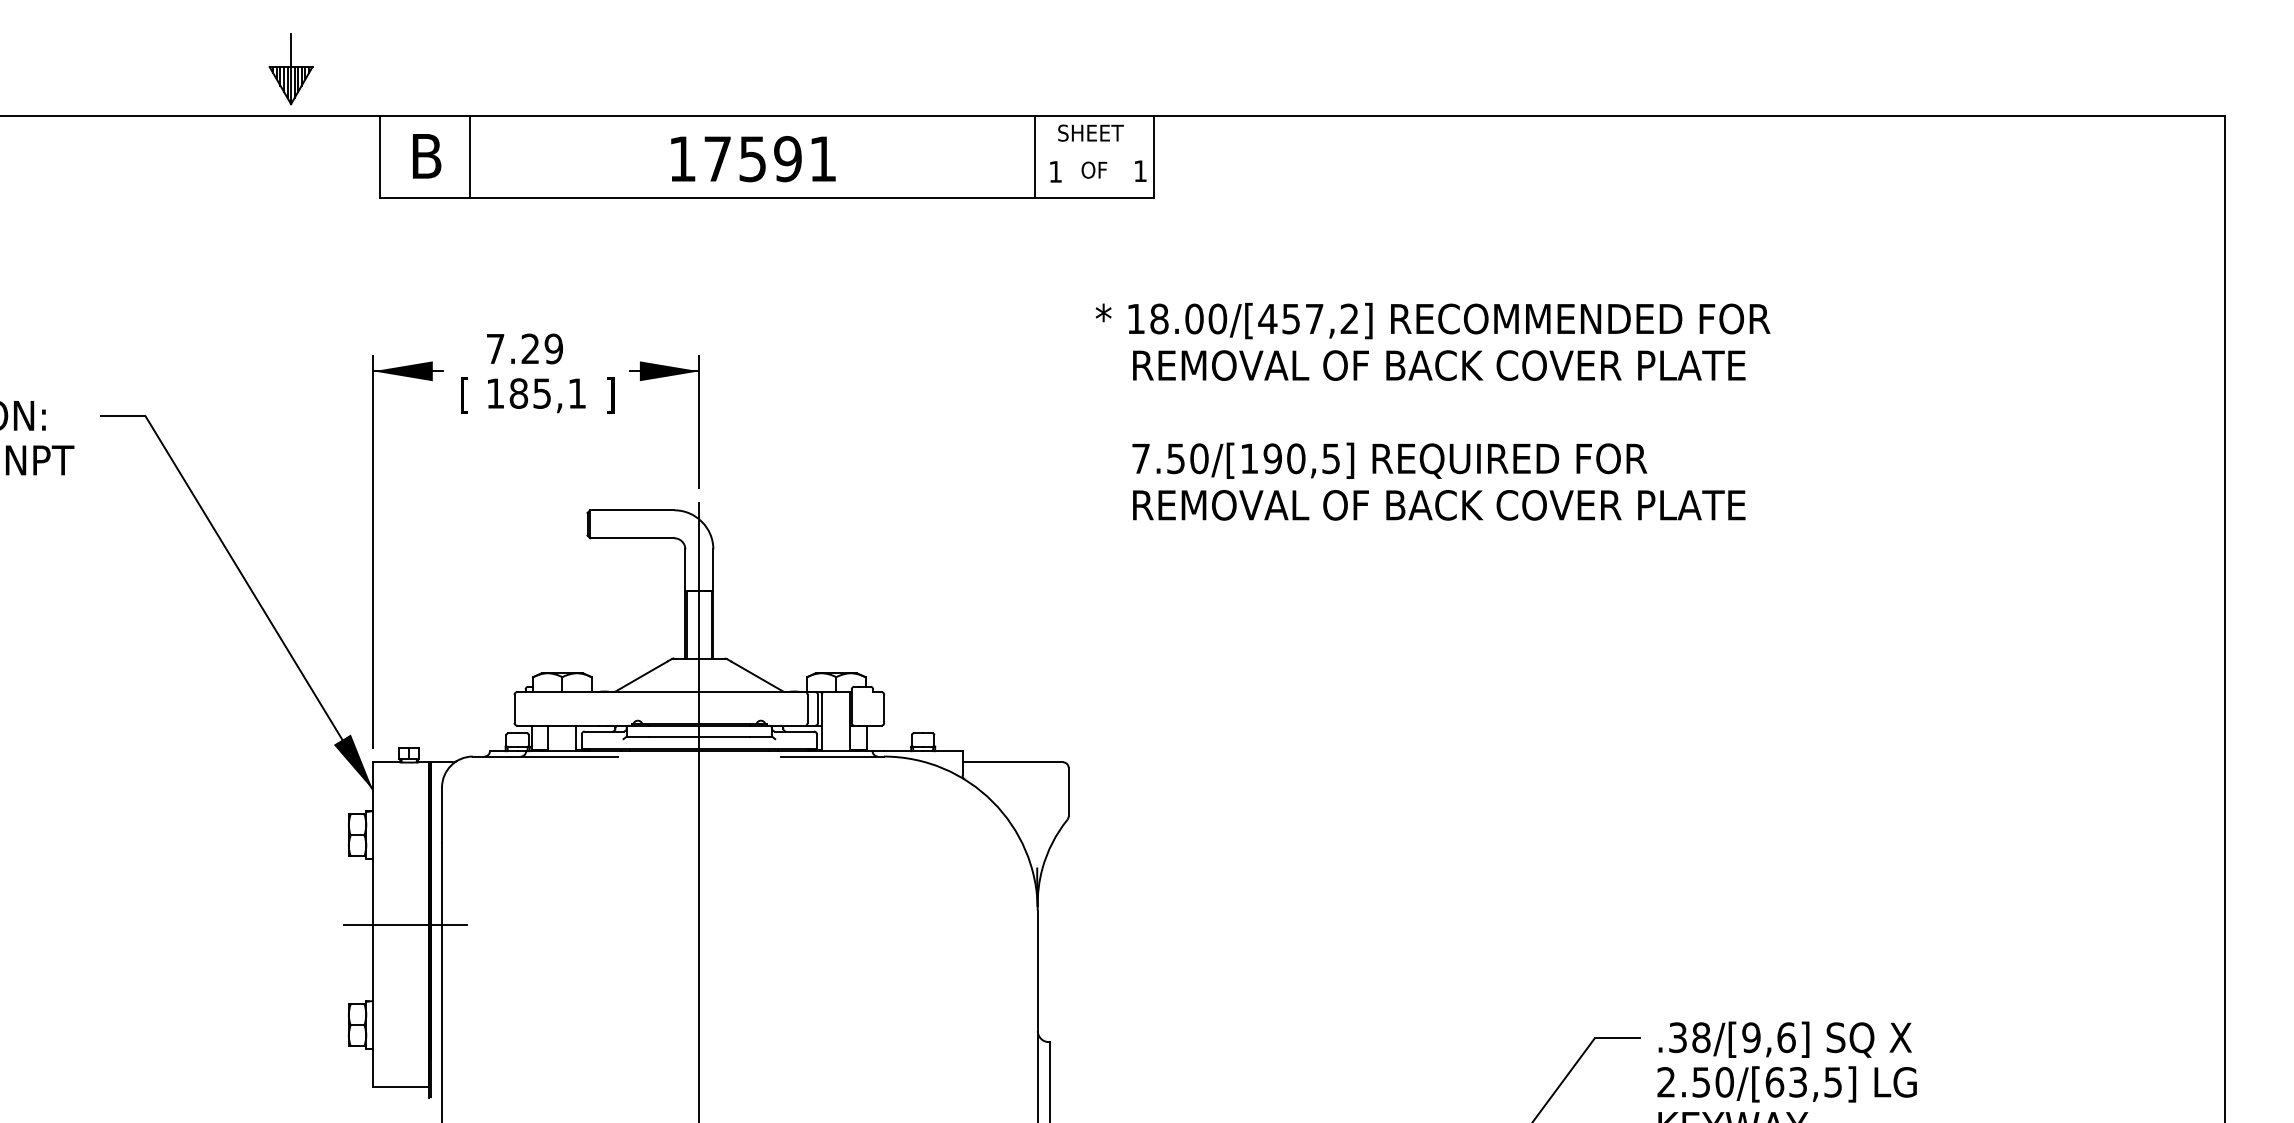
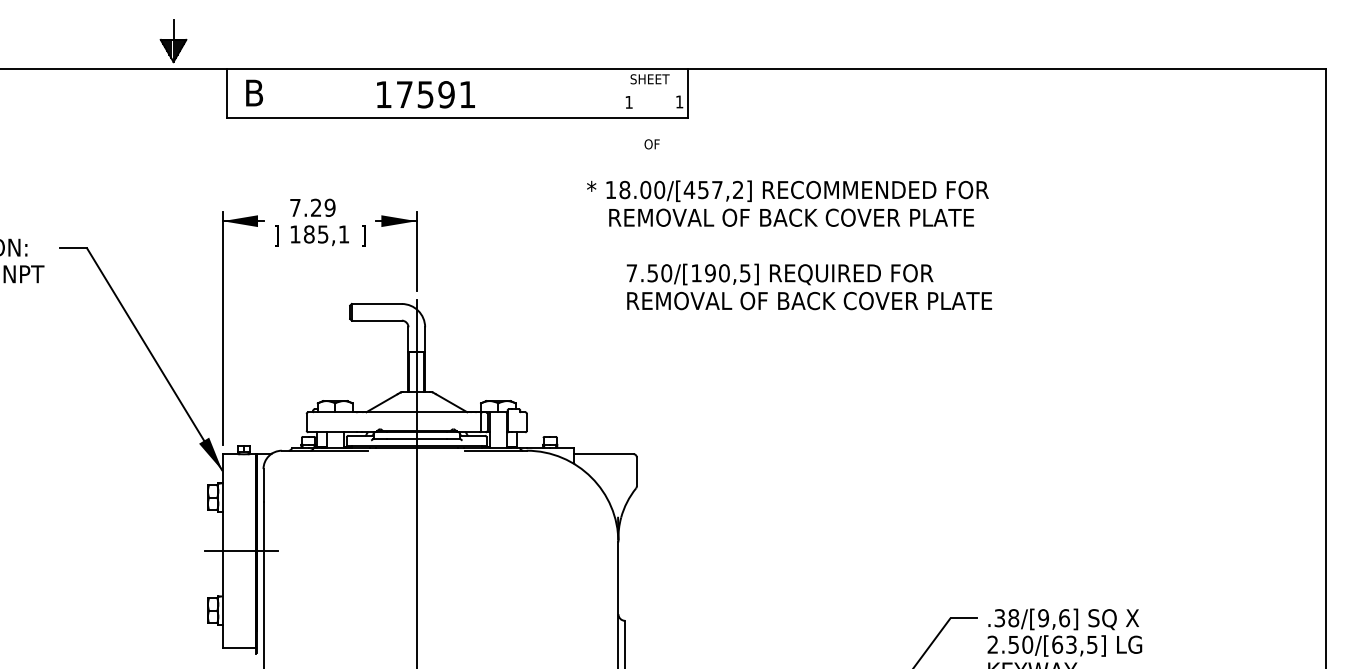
line: (468, 156) -> (279, 93), removed
line: (1034, 156) -> (616, 93), removed
text: (752, 158) -> (425, 94), moved
text: (1093, 170) -> (651, 144), moved
text: (1432, 341) -> (787, 203), moved
text: (463, 395) -> (276, 235), [ -> ]
text: (1437, 480) -> (808, 286), moved

